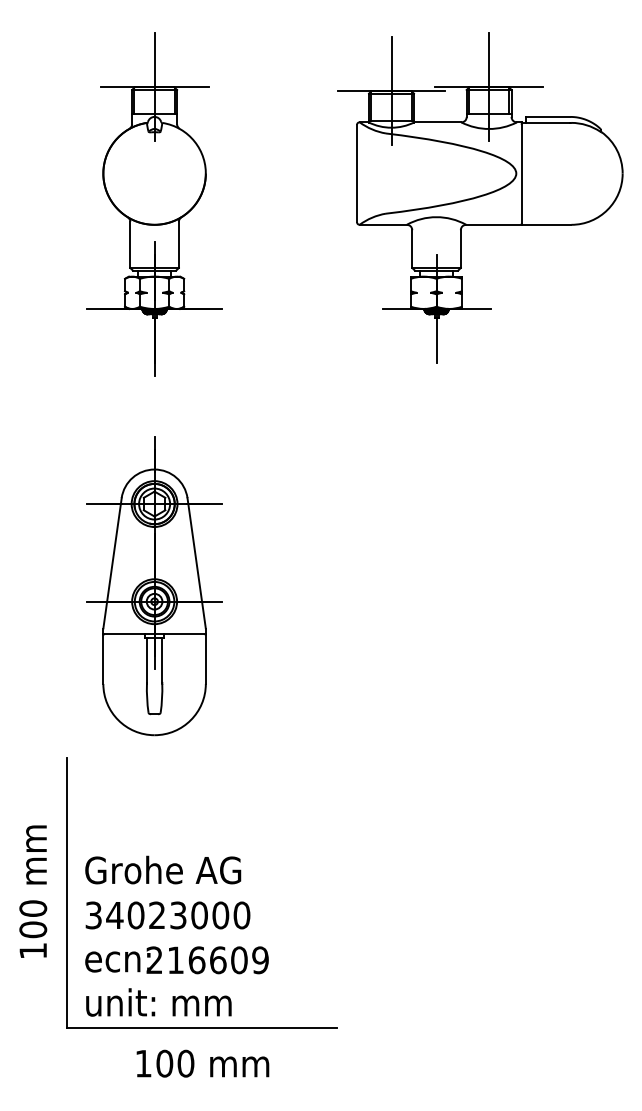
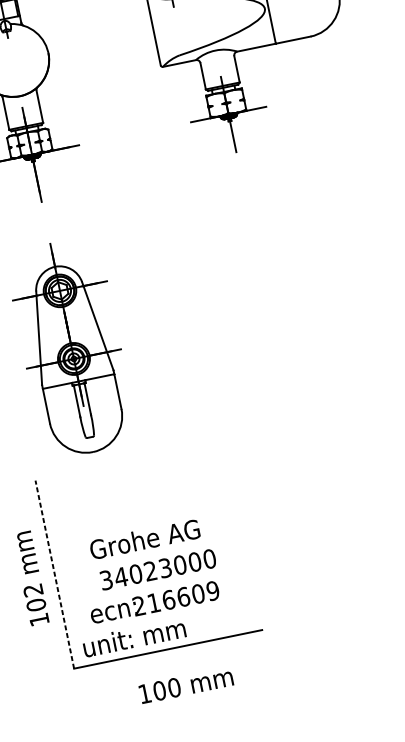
text: (163, 869) -> (144, 538), moved
line: (67, 893) -> (55, 574), solid -> dashed
text: (33, 908) -> (33, 590), 100 -> 102
text: (167, 915) -> (157, 569), moved
text: (176, 960) -> (154, 603), moved
text: (202, 1063) -> (185, 685), moved

